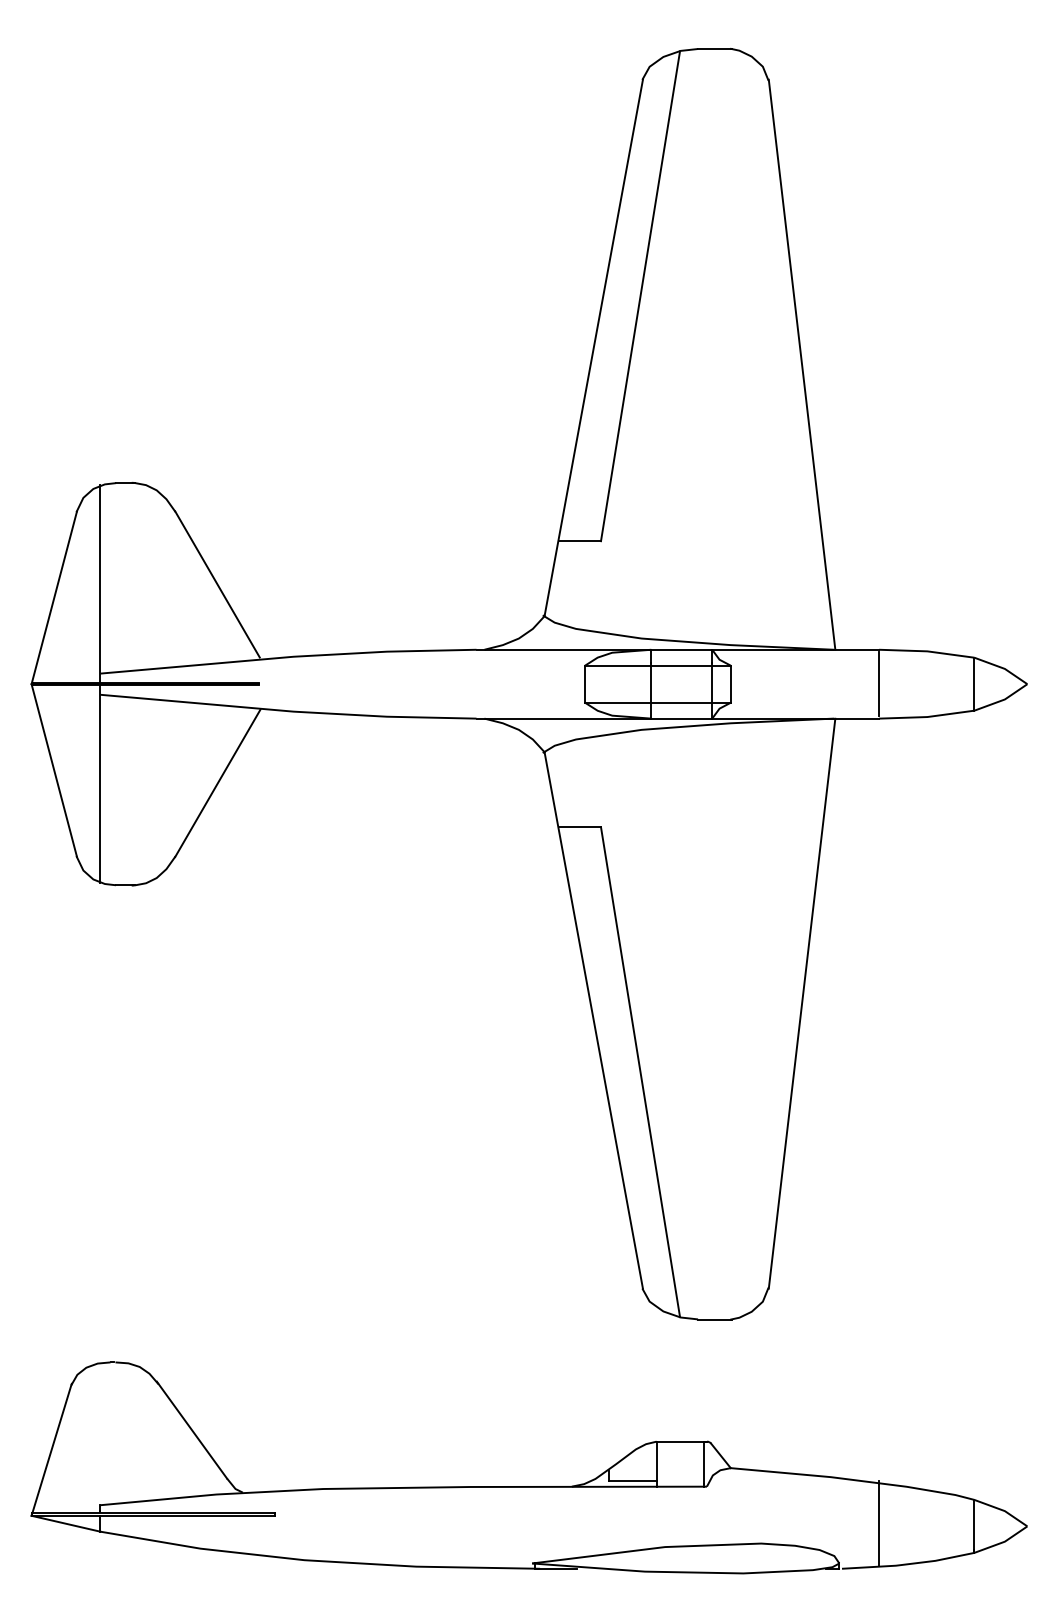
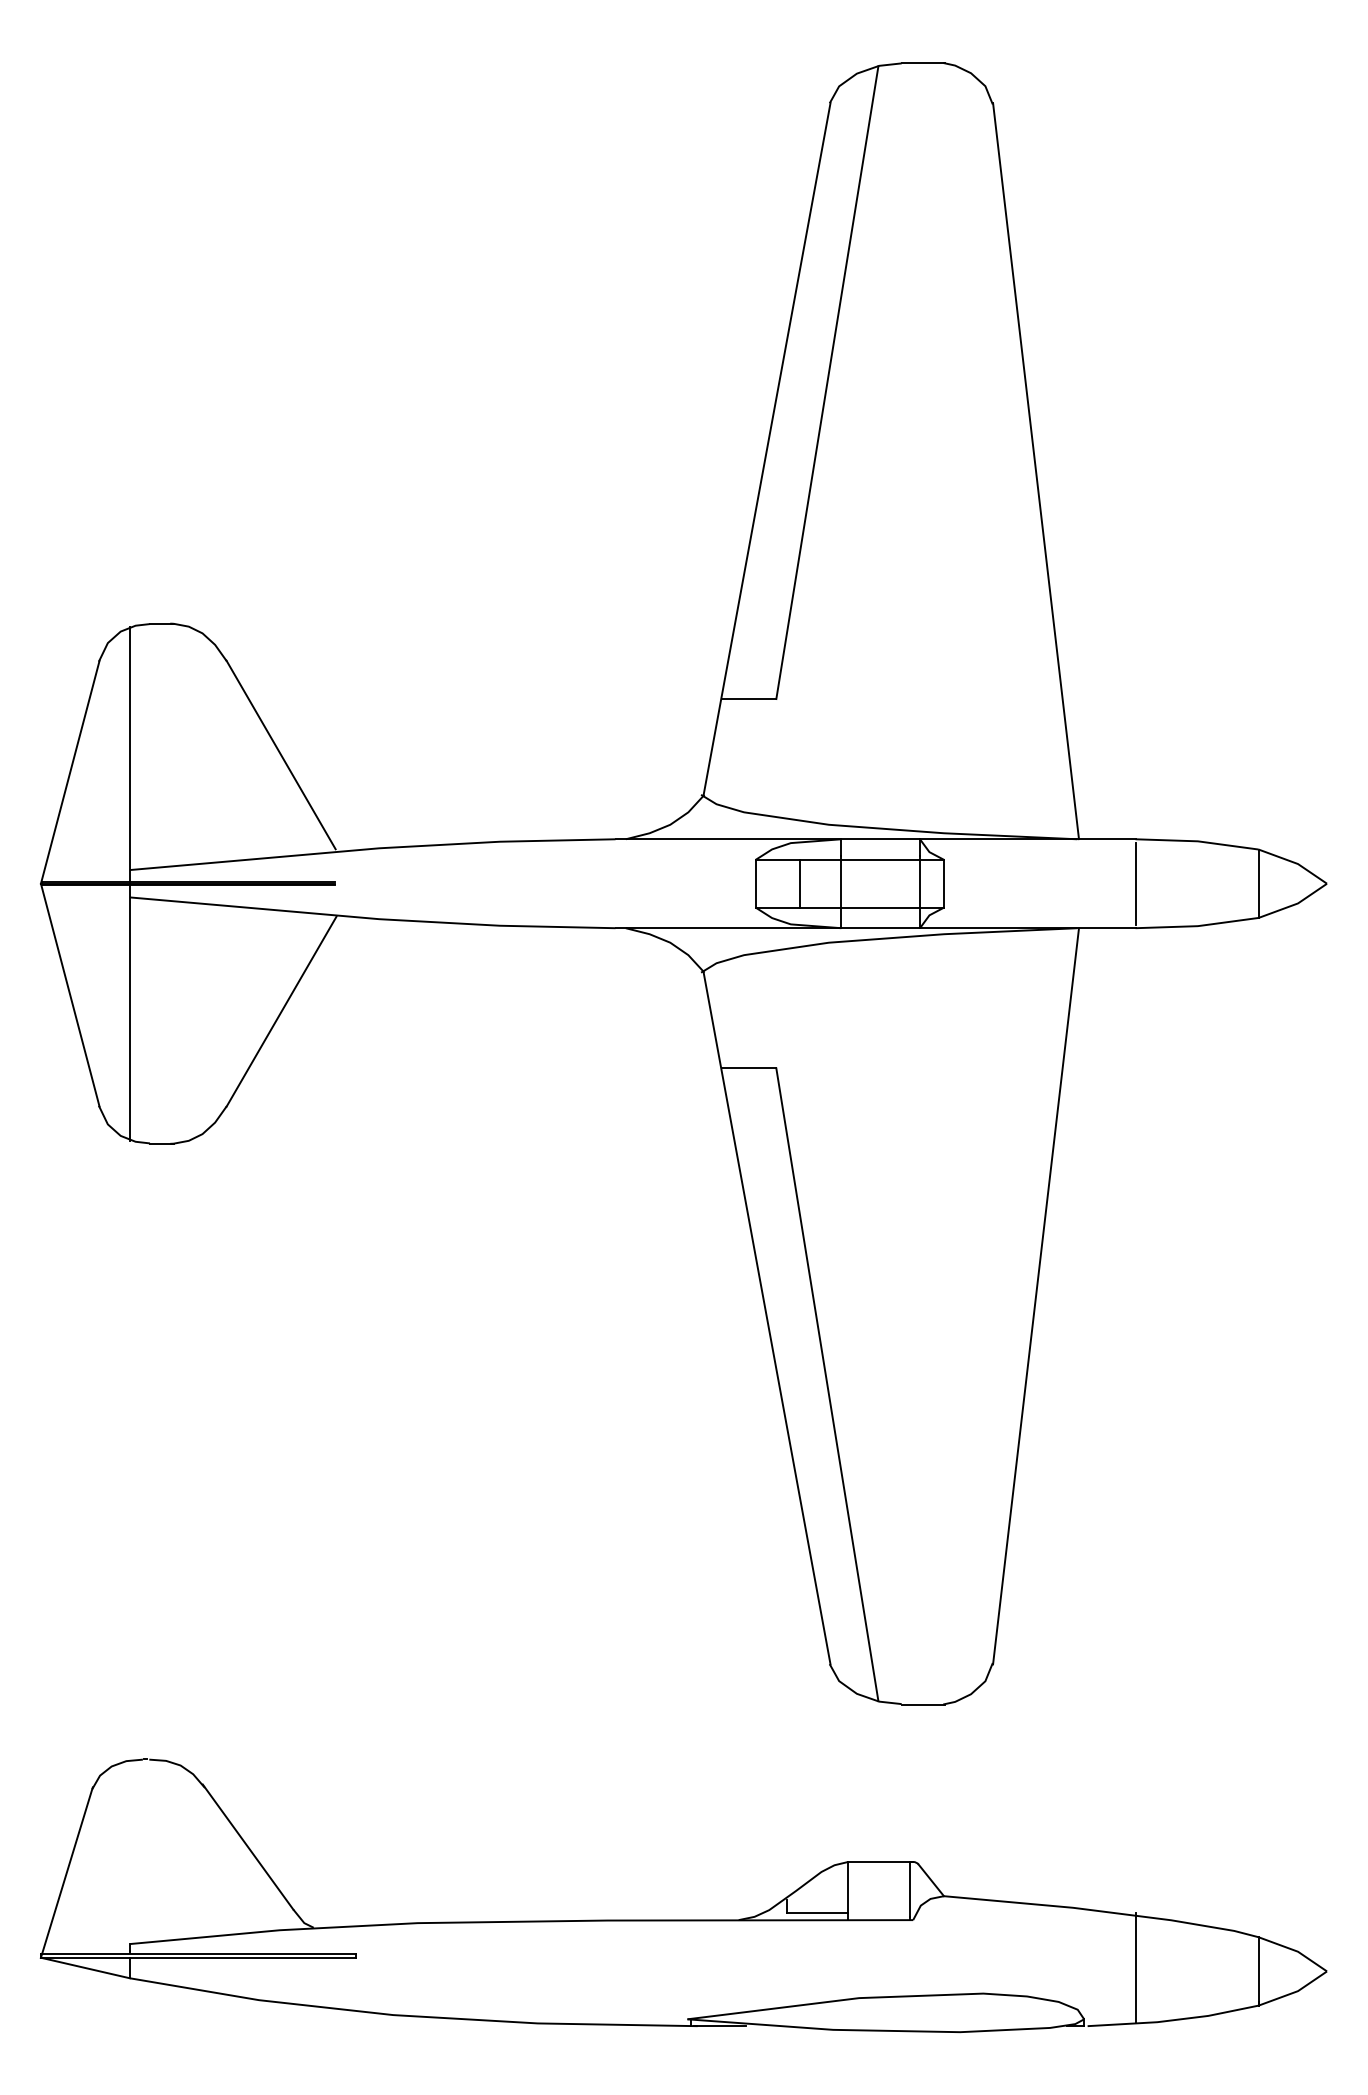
line: (619, 684) -> (800, 883), added

